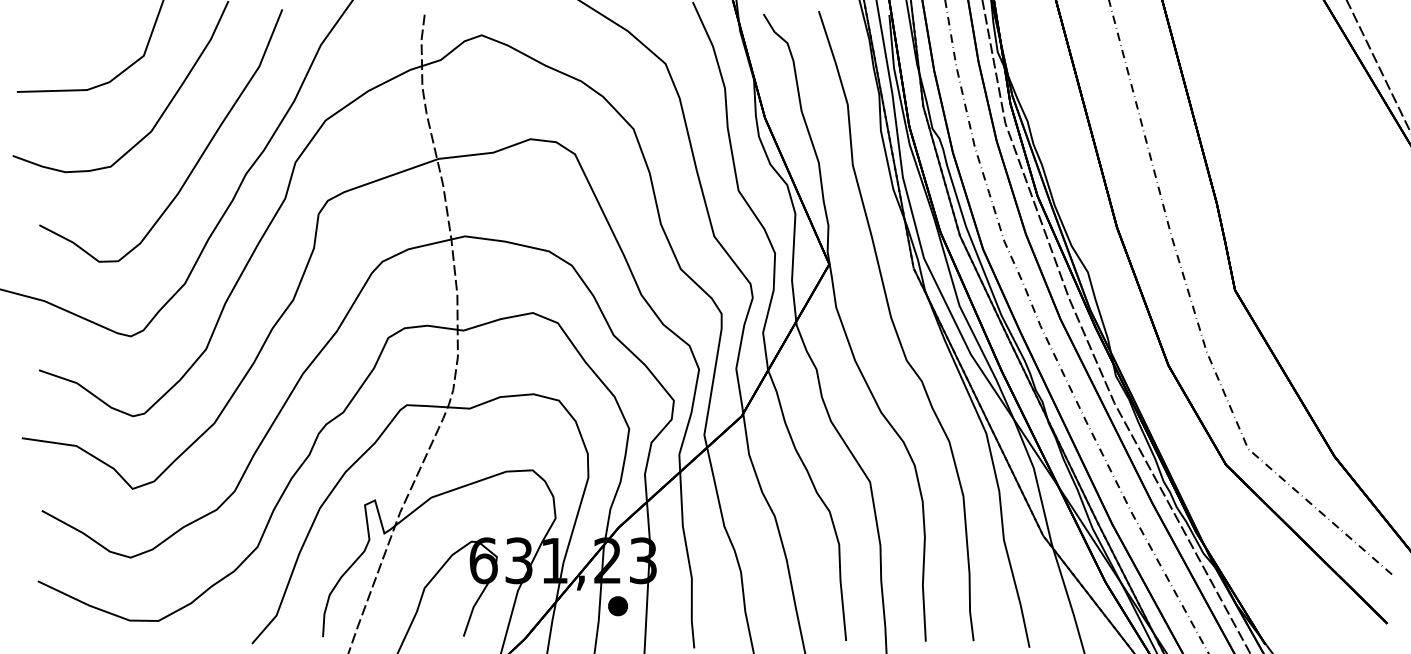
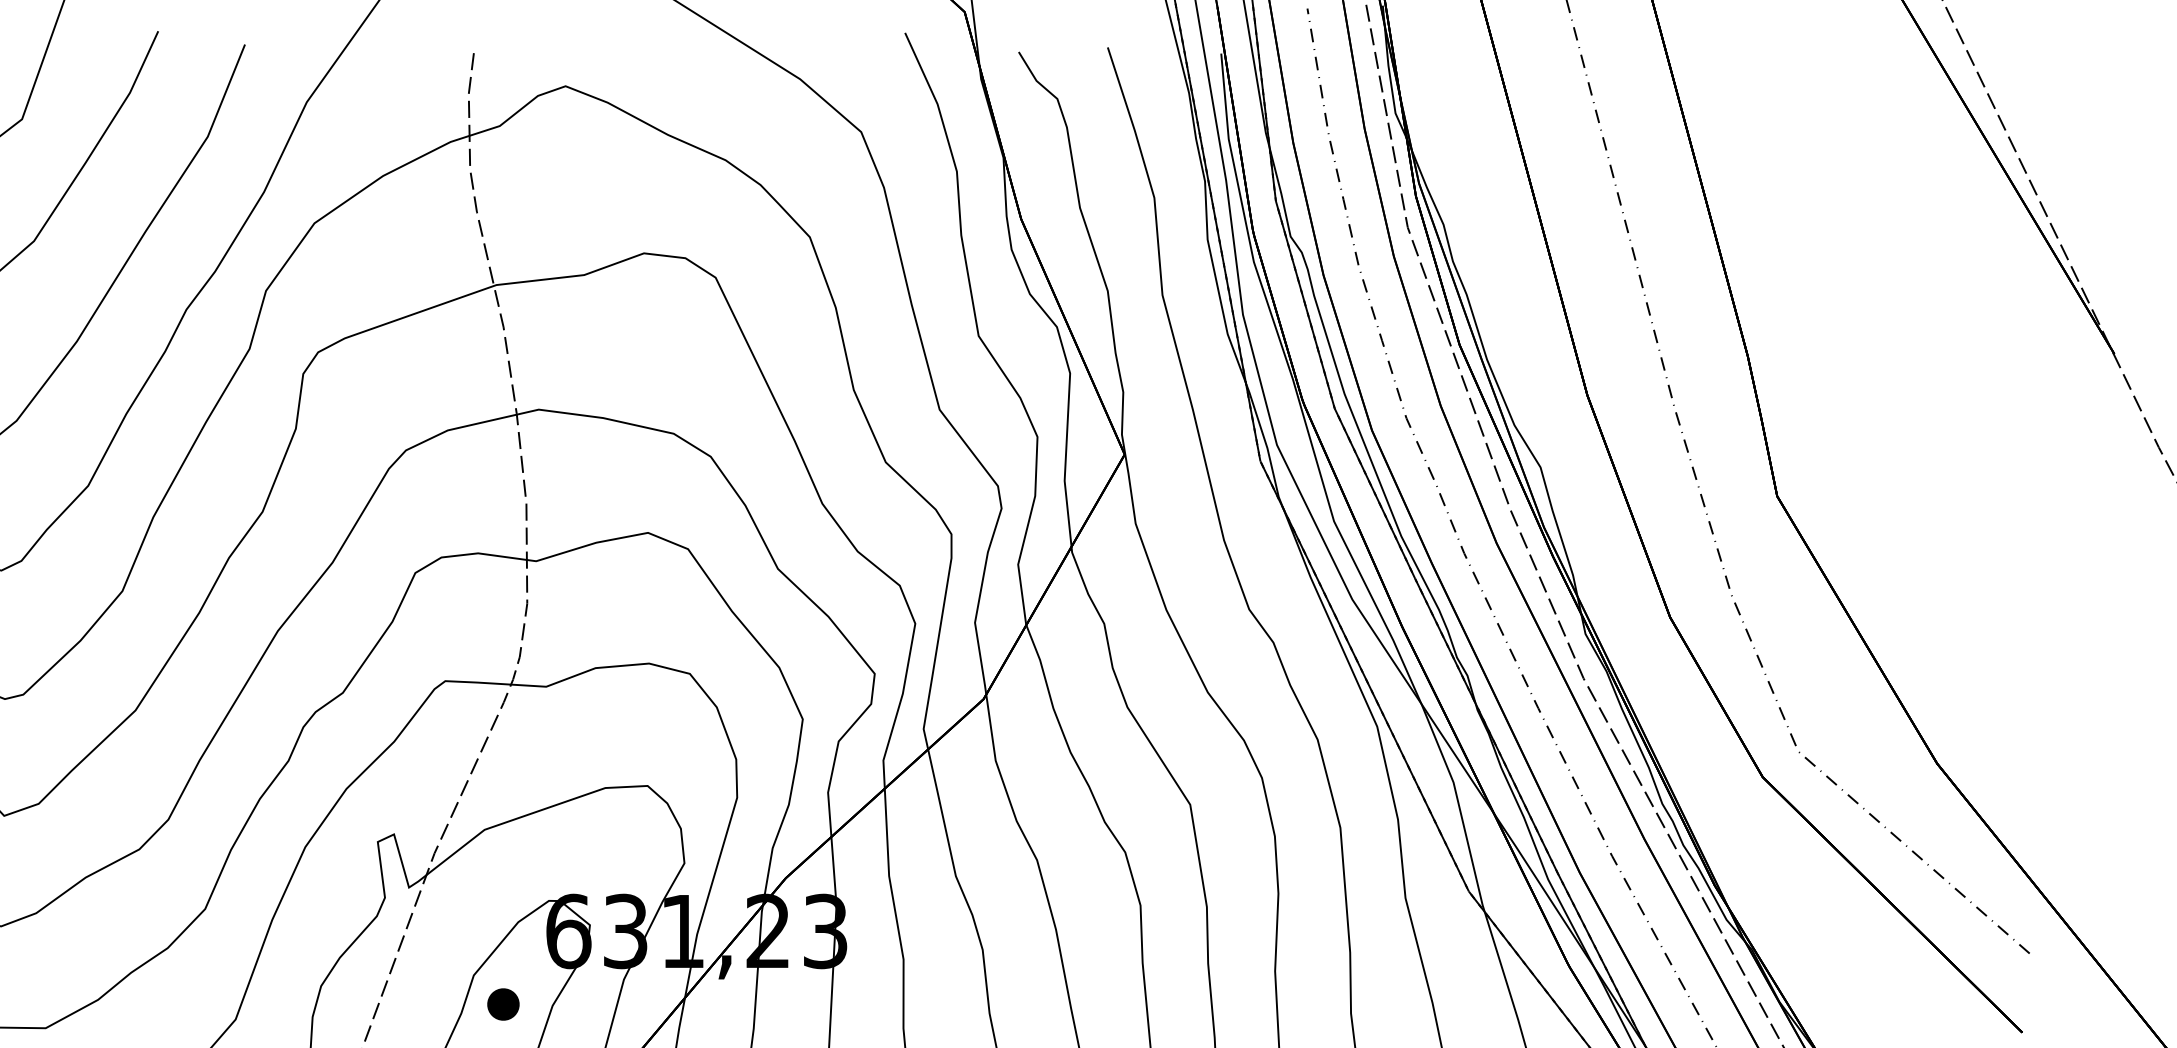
part: (617, 606) -> (502, 1004), moved

